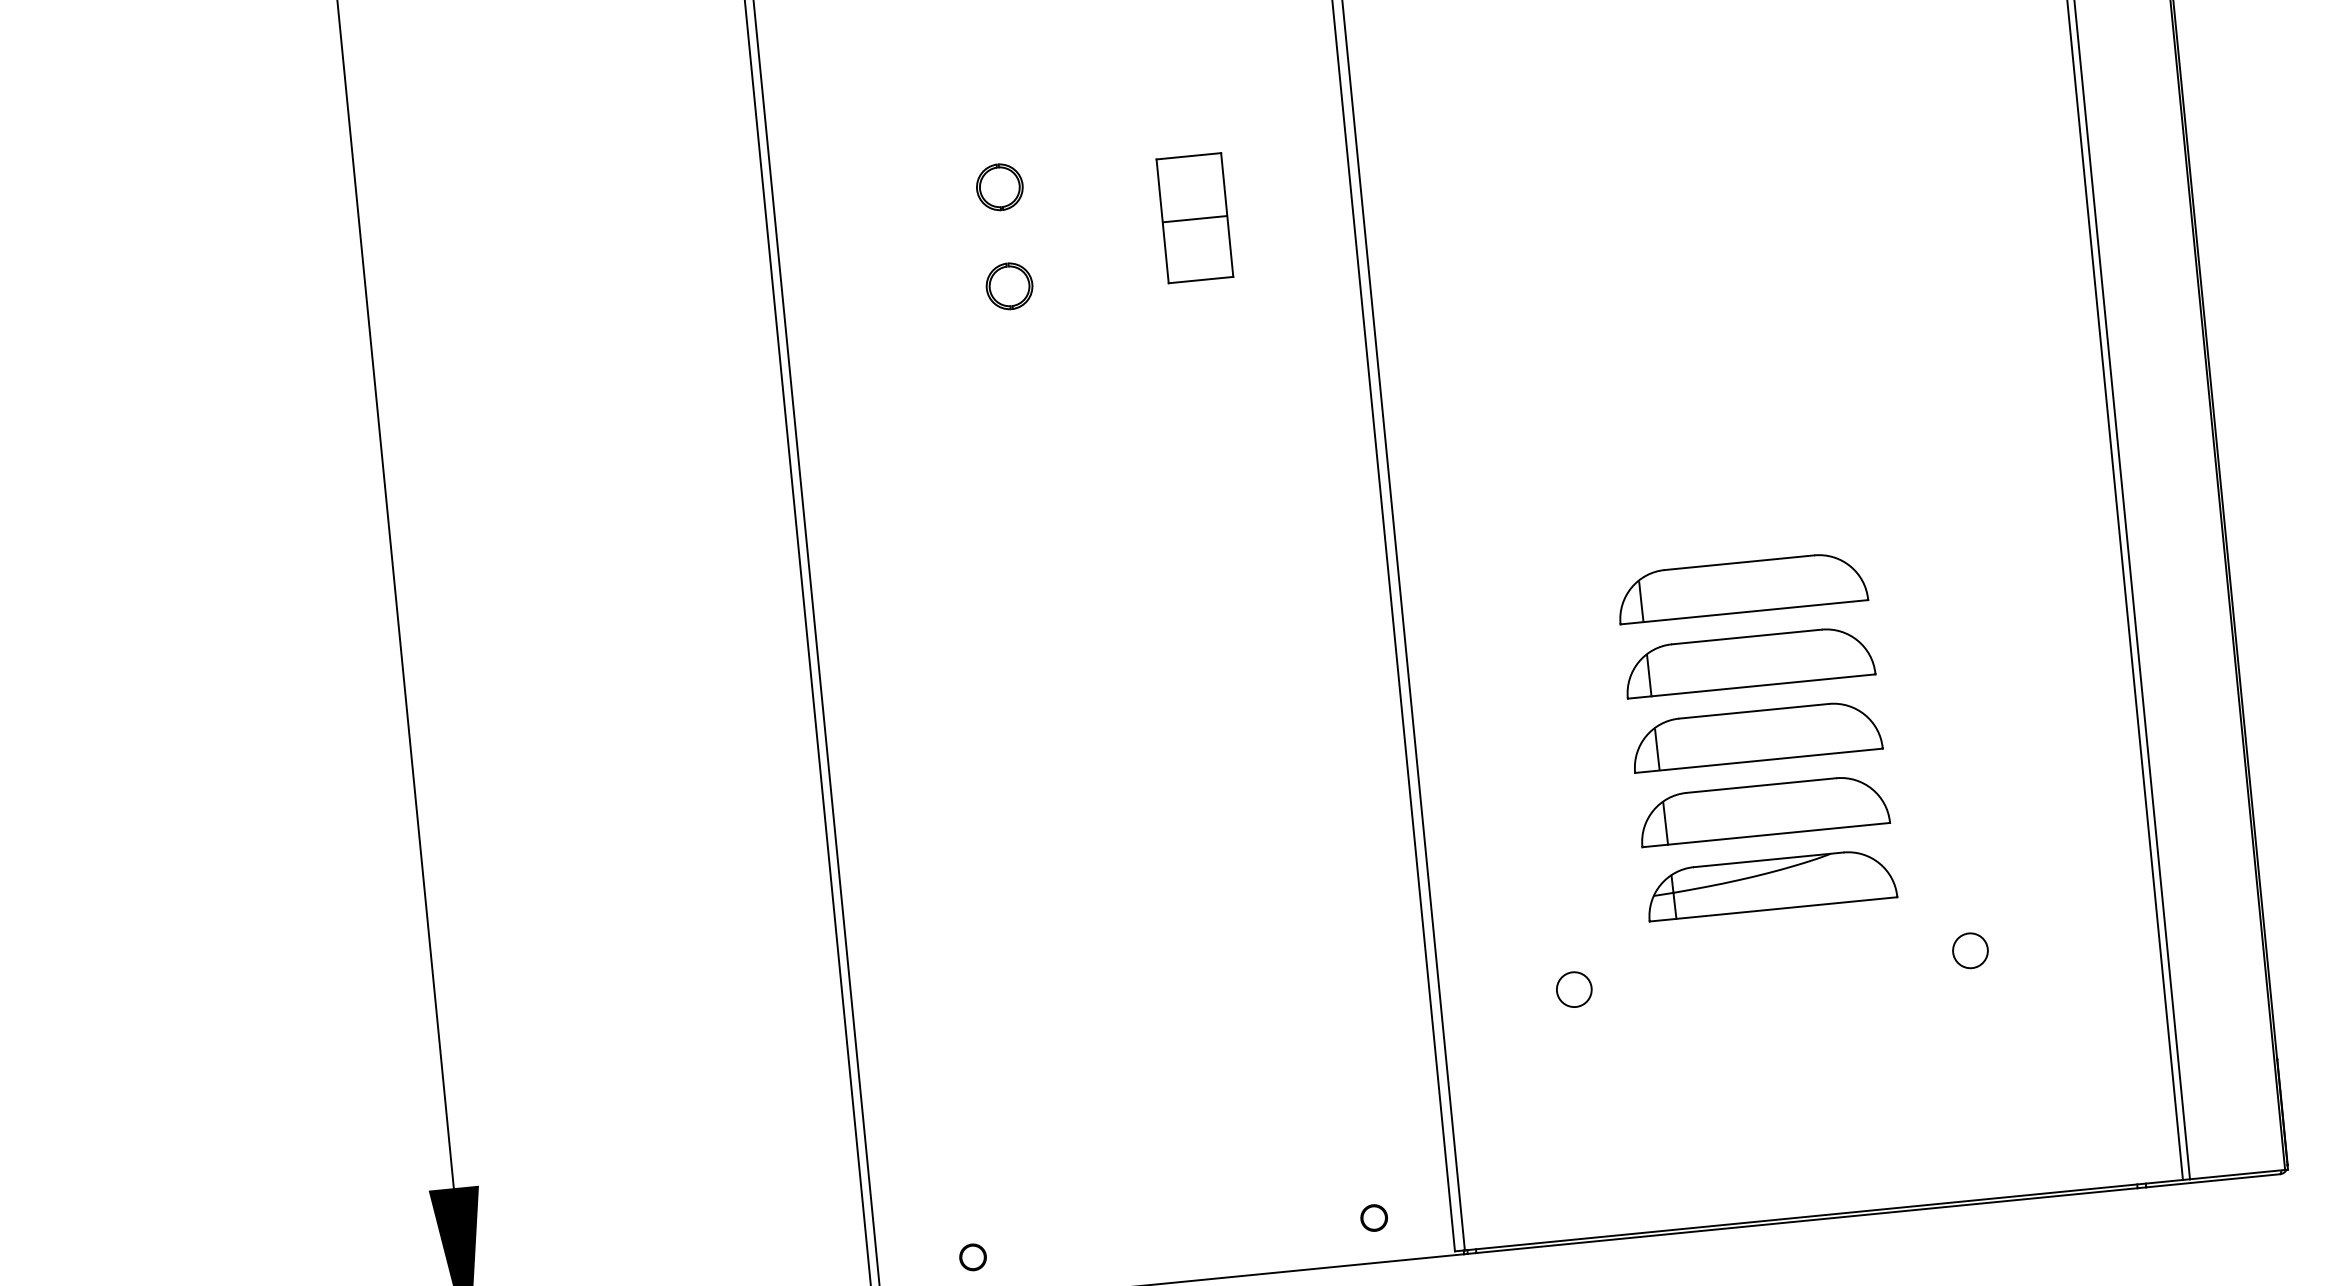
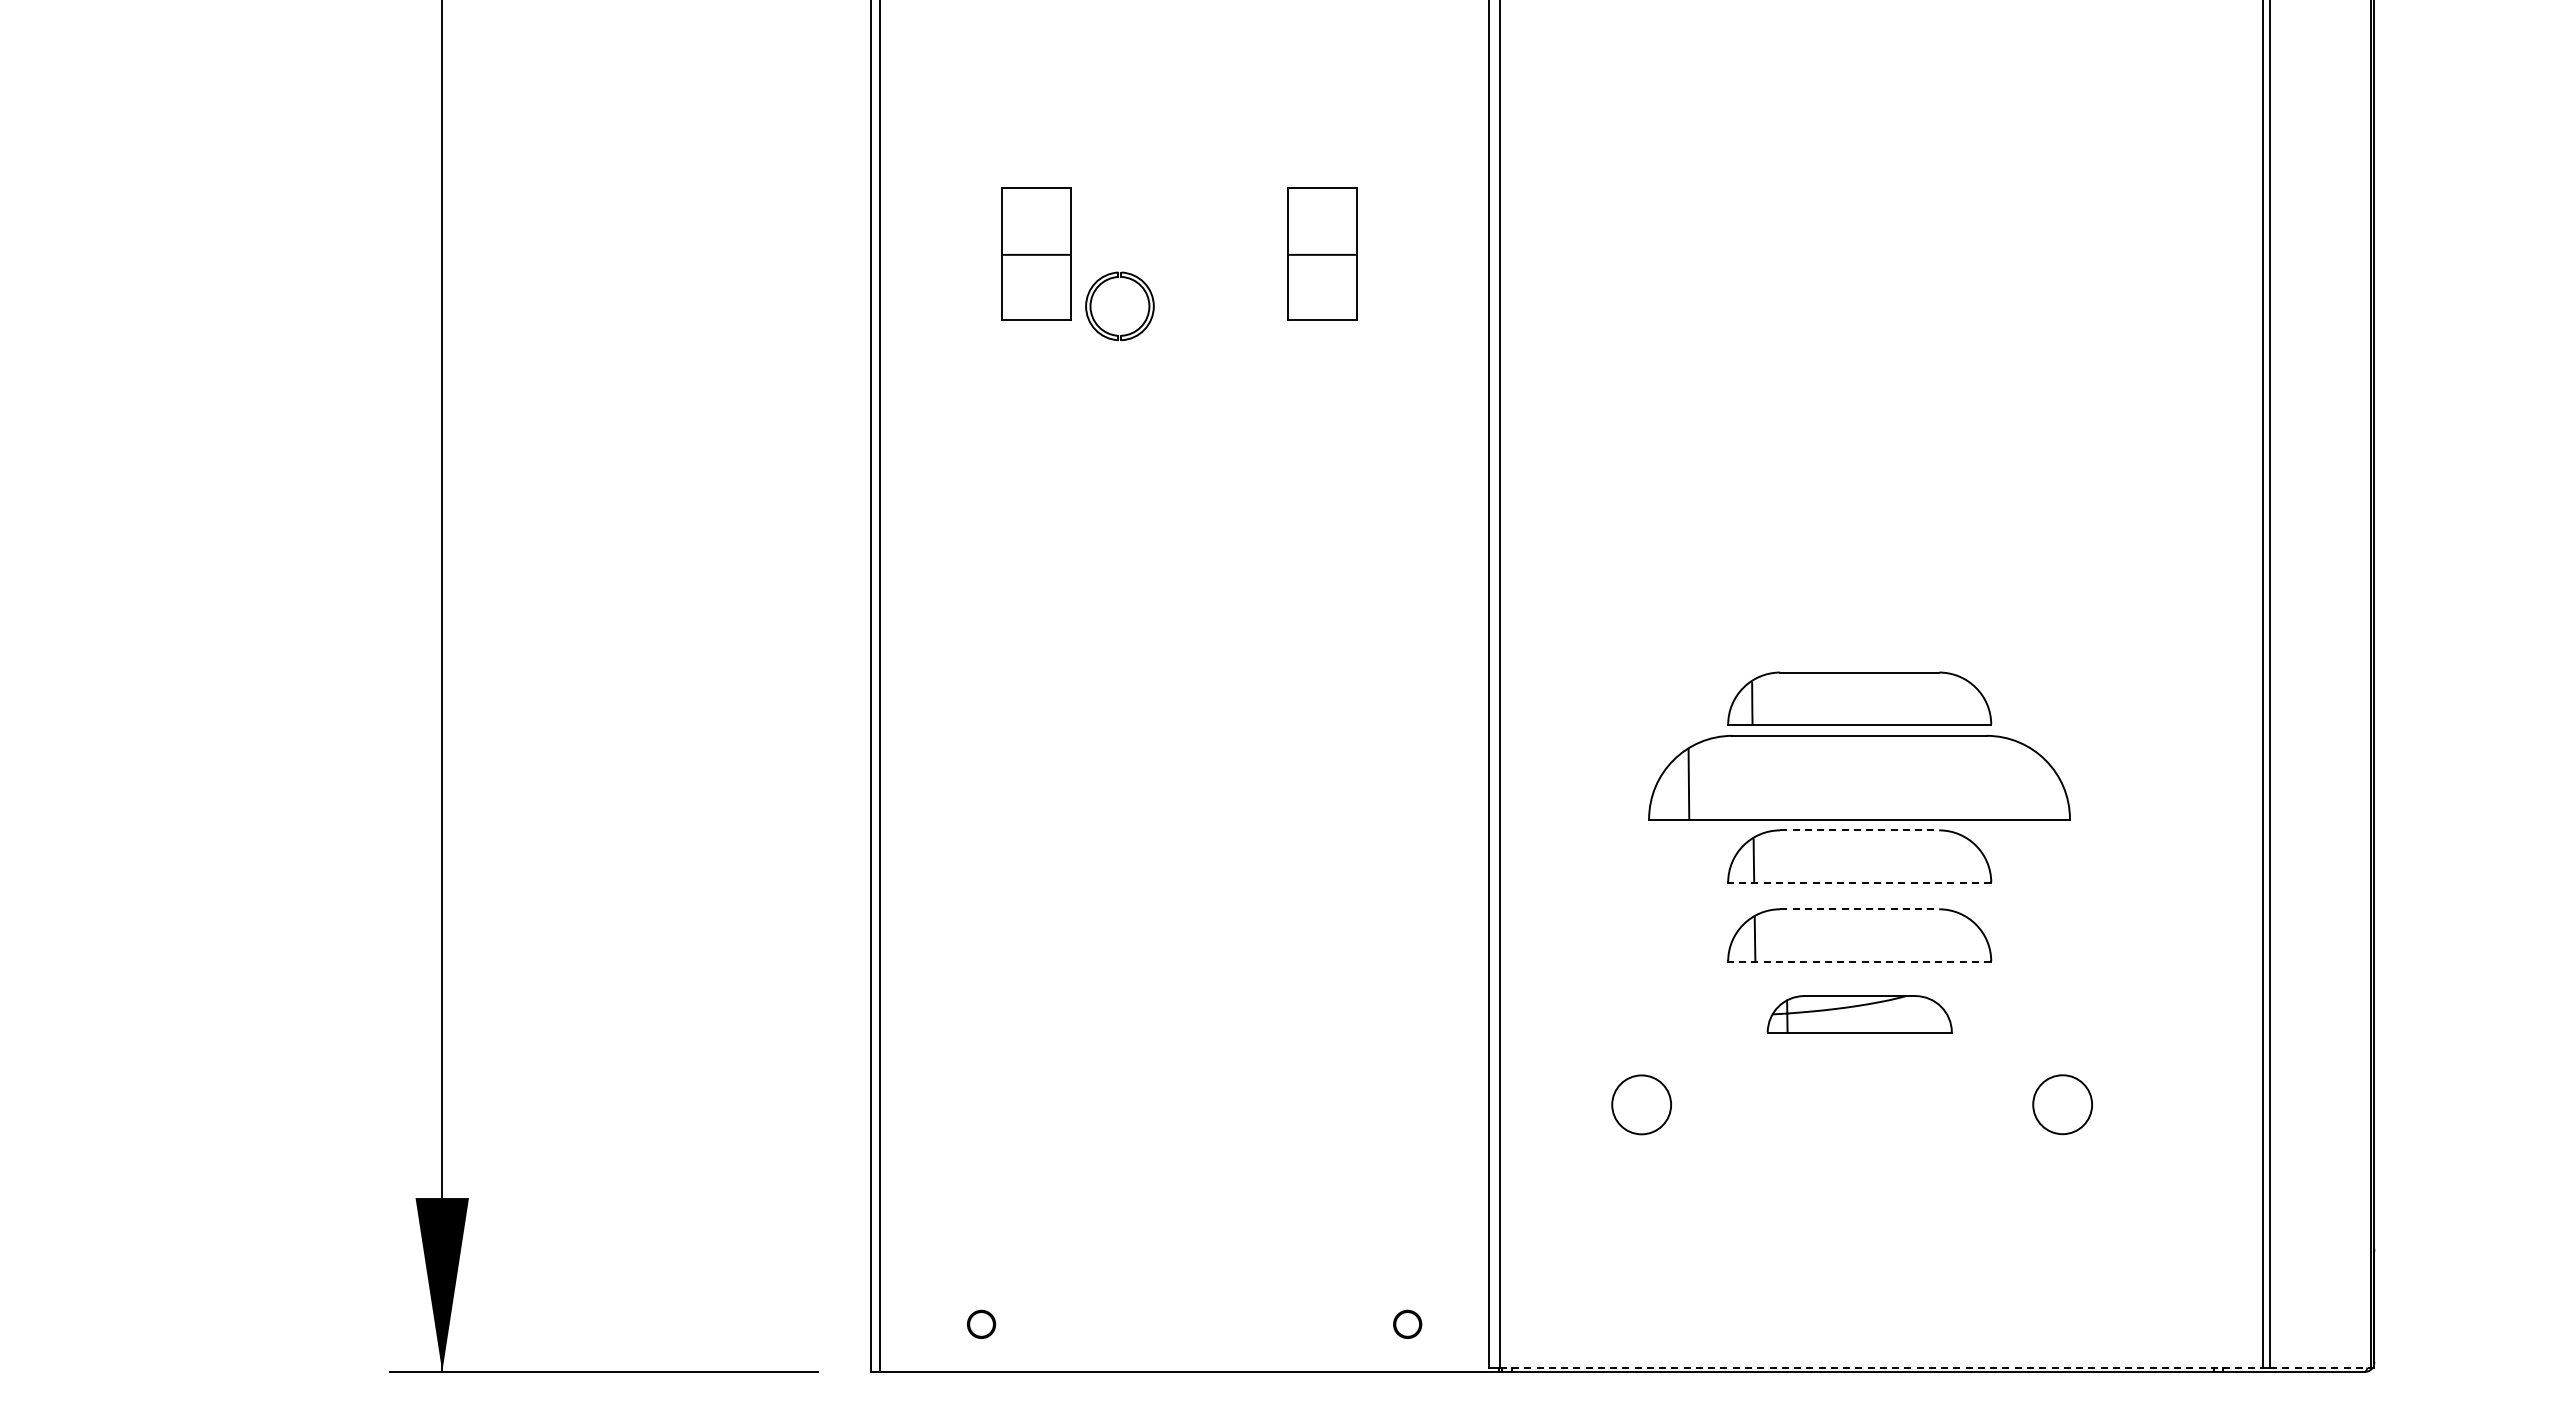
part: (1000, 187) -> (1120, 201), removed
part: (925, 244) -> (1036, 253), added
part: (1009, 286) -> (1120, 306), size x1.4
part: (1749, 661) -> (1859, 777), size x1.6
line: (1754, 711) -> (1860, 830), solid -> dashed
line: (1758, 760) -> (1859, 882), solid -> dashed
line: (1762, 785) -> (1860, 909), solid -> dashed
line: (1766, 834) -> (1859, 961), solid -> dashed
part: (1770, 884) -> (1859, 1014), size x0.7
circle: (1970, 950) -> (2062, 1104), size x1.6
circle: (1574, 989) -> (1641, 1104), size x1.6
line: (2237, 1174) -> (2320, 1367), solid -> dashed
line: (1824, 1214) -> (1881, 1367), solid -> dashed

